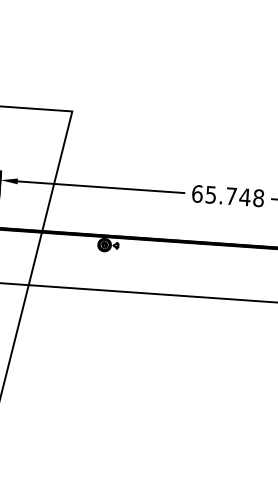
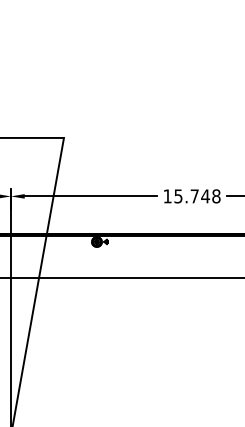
text: (197, 194) -> (167, 196), 65.748 -> 15.748

